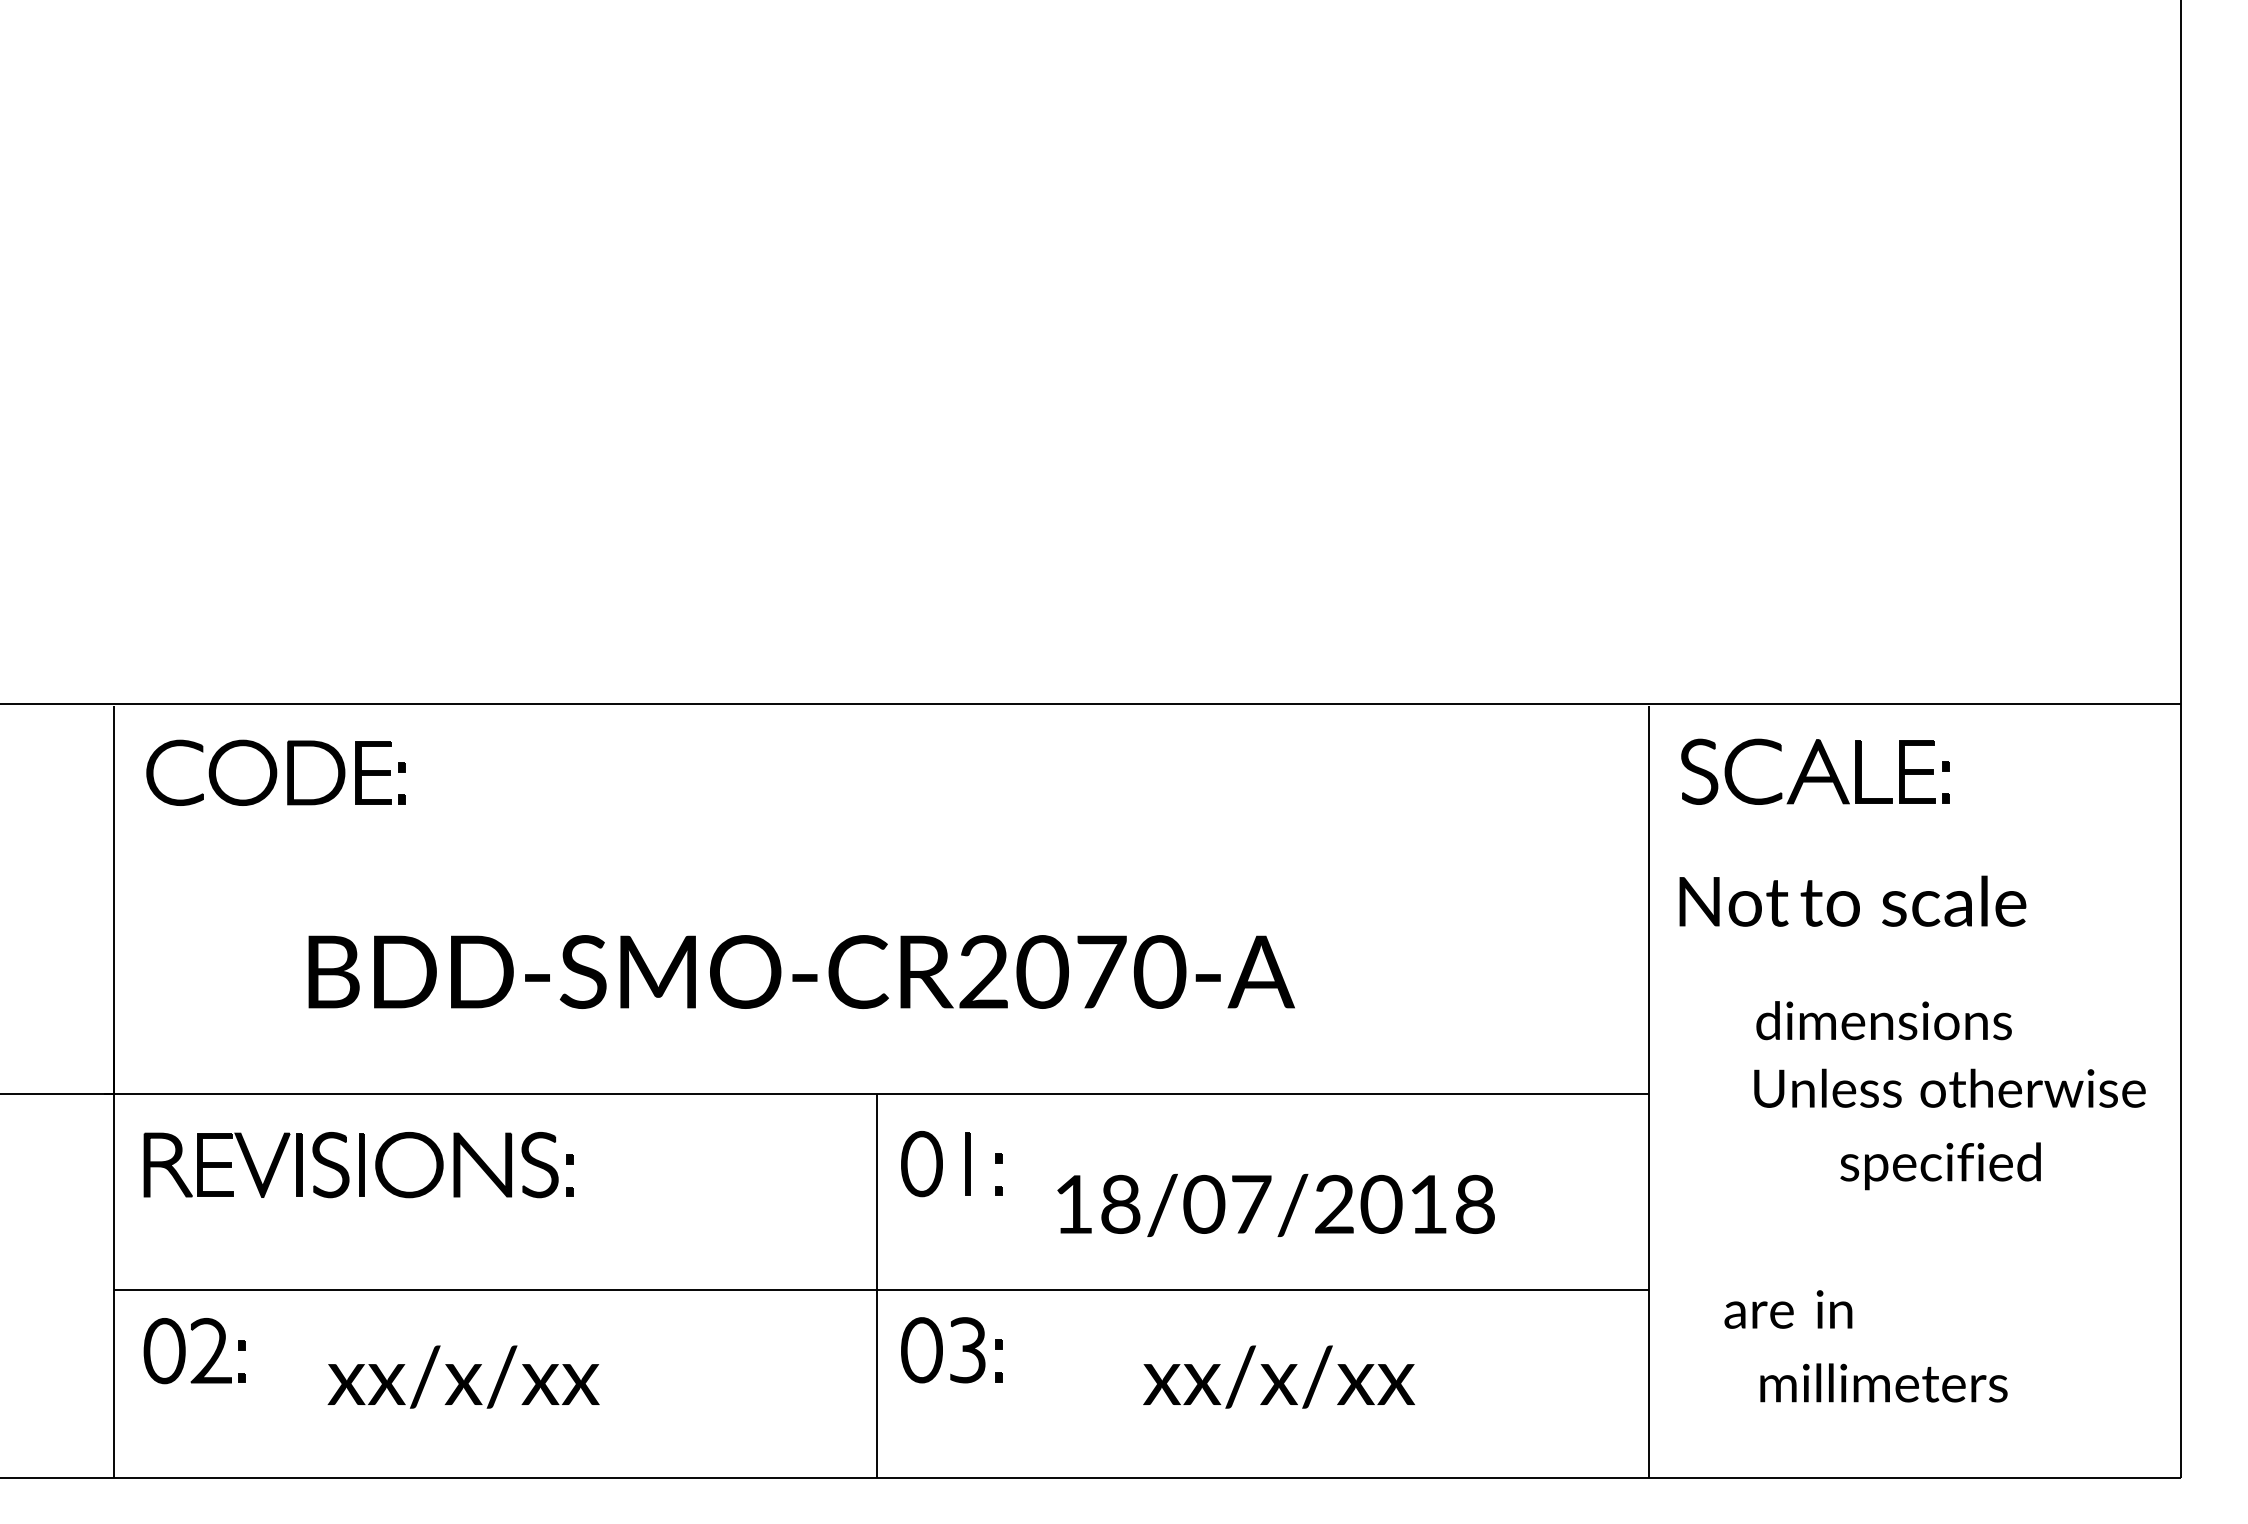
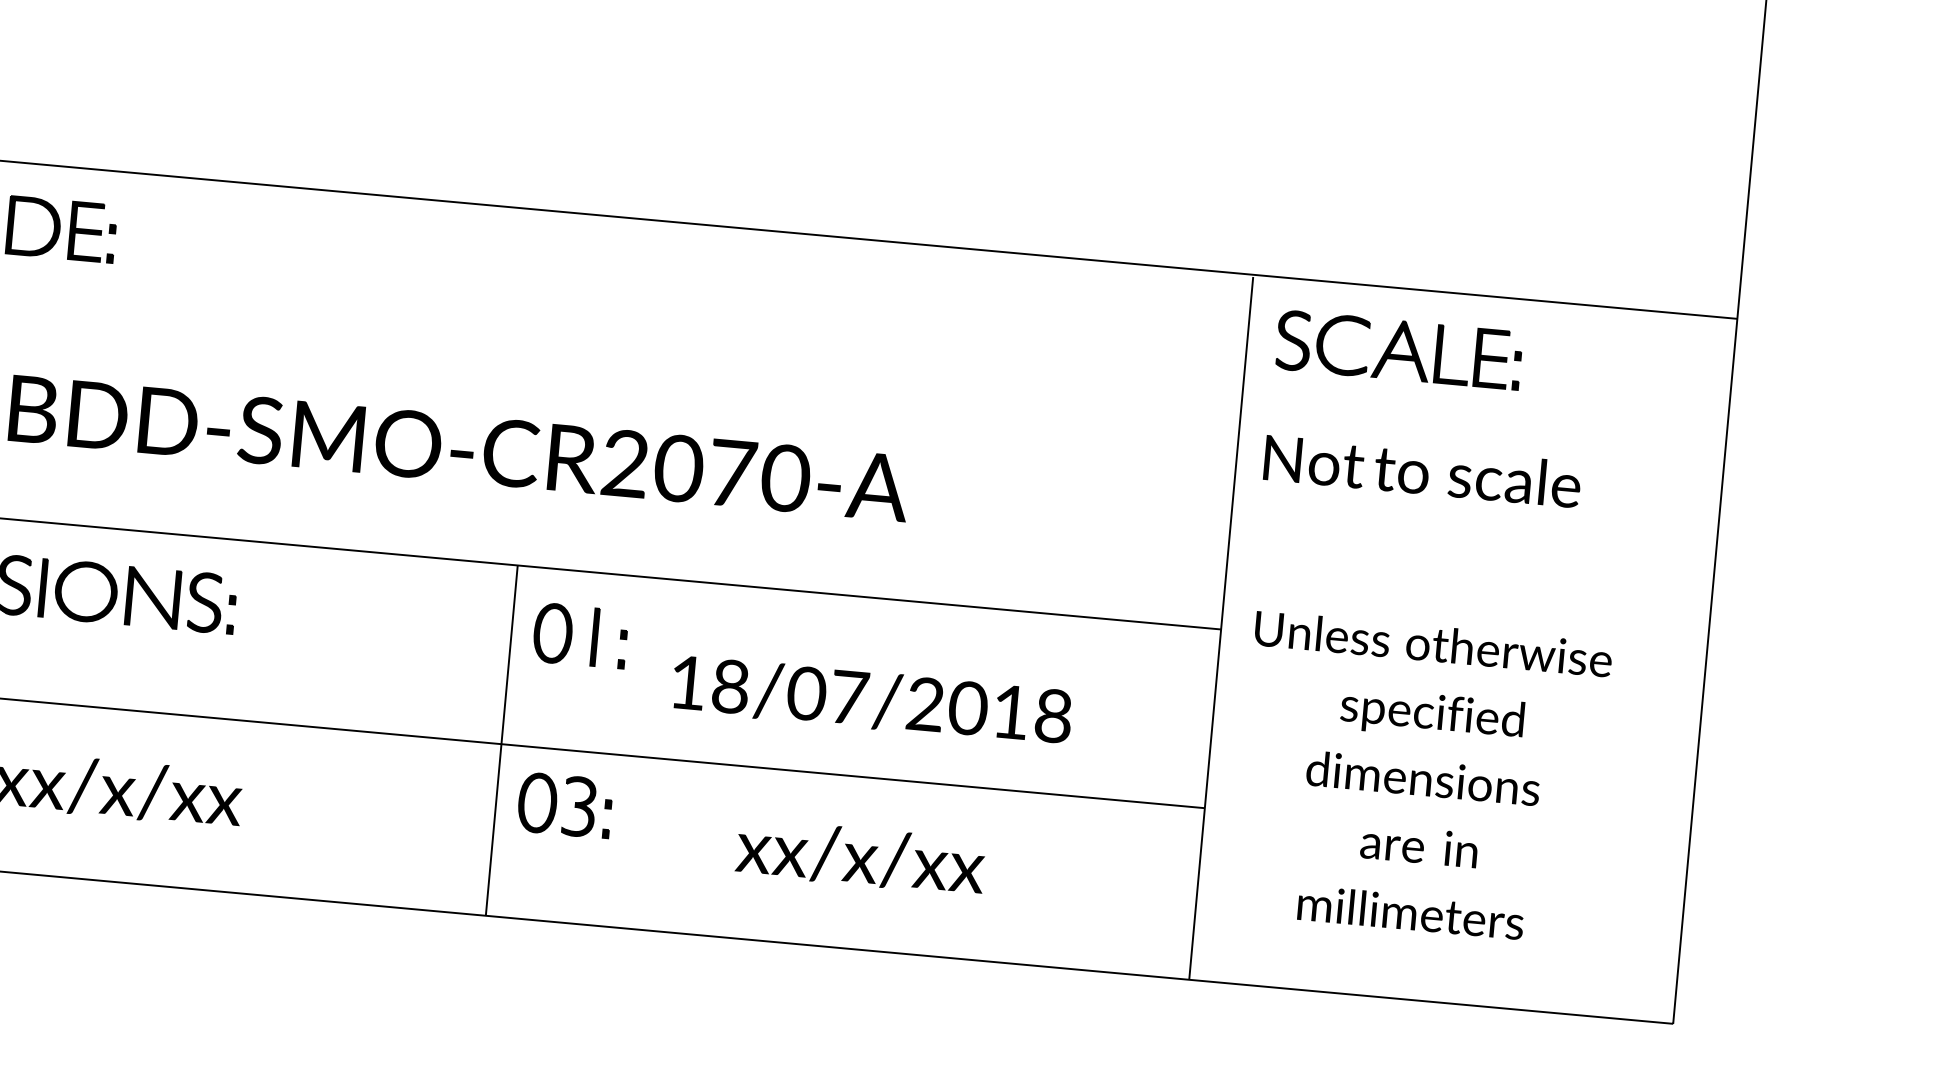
text: (1883, 1020) -> (1422, 778), moved
text: (1949, 1087) -> (1433, 643), moved
text: (1940, 1166) -> (1432, 715), moved
text: (1788, 1309) -> (1419, 845), moved

